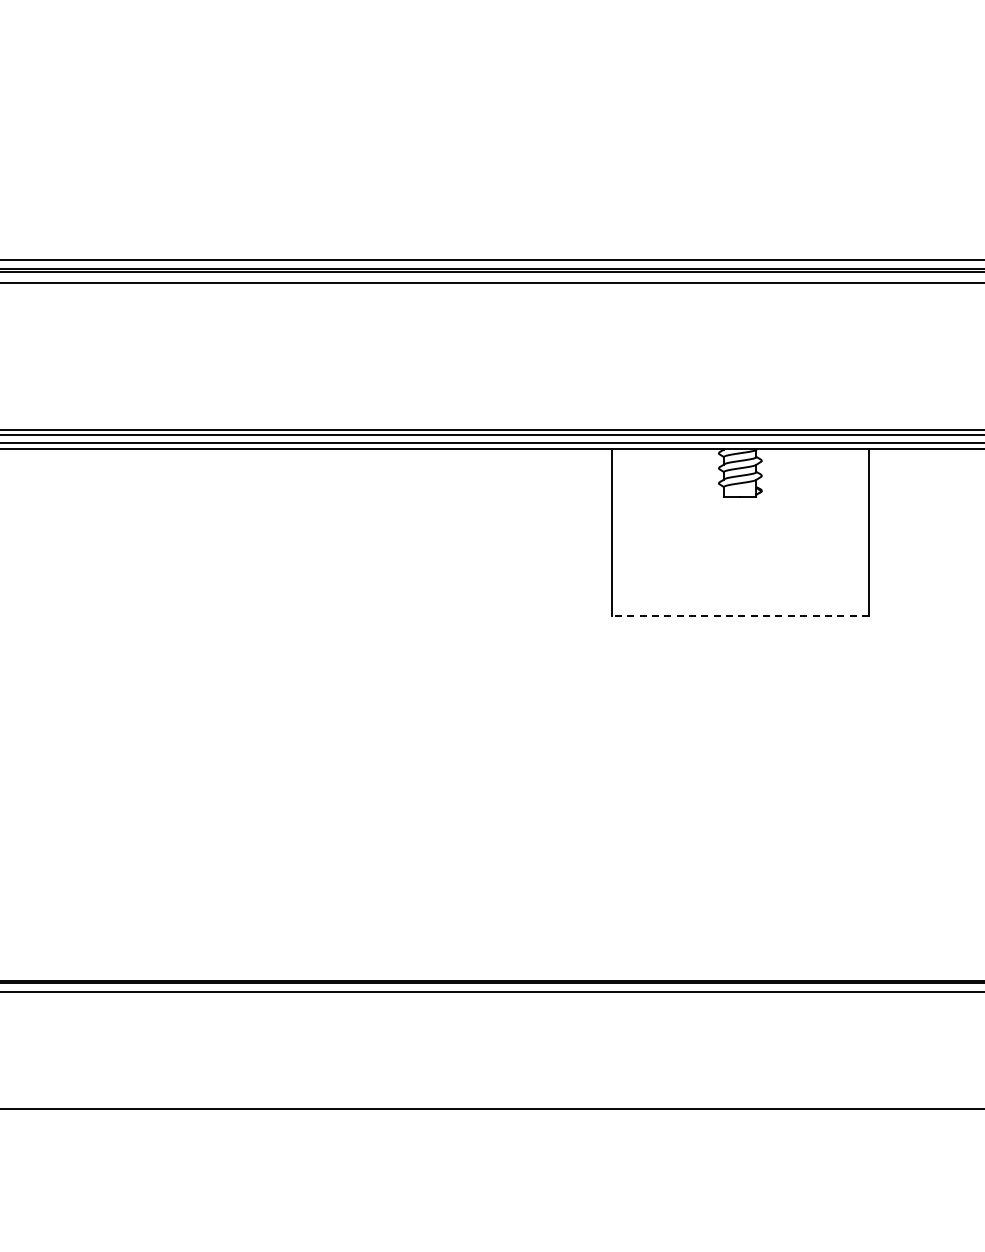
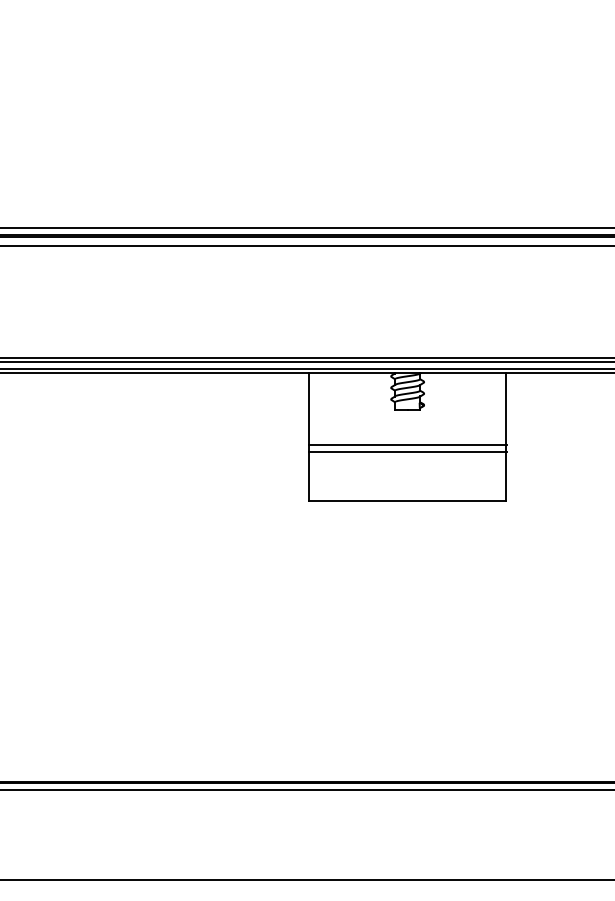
line: (740, 542) -> (407, 444), added
line: (740, 552) -> (407, 452), added
line: (740, 615) -> (407, 500), dashed -> solid

